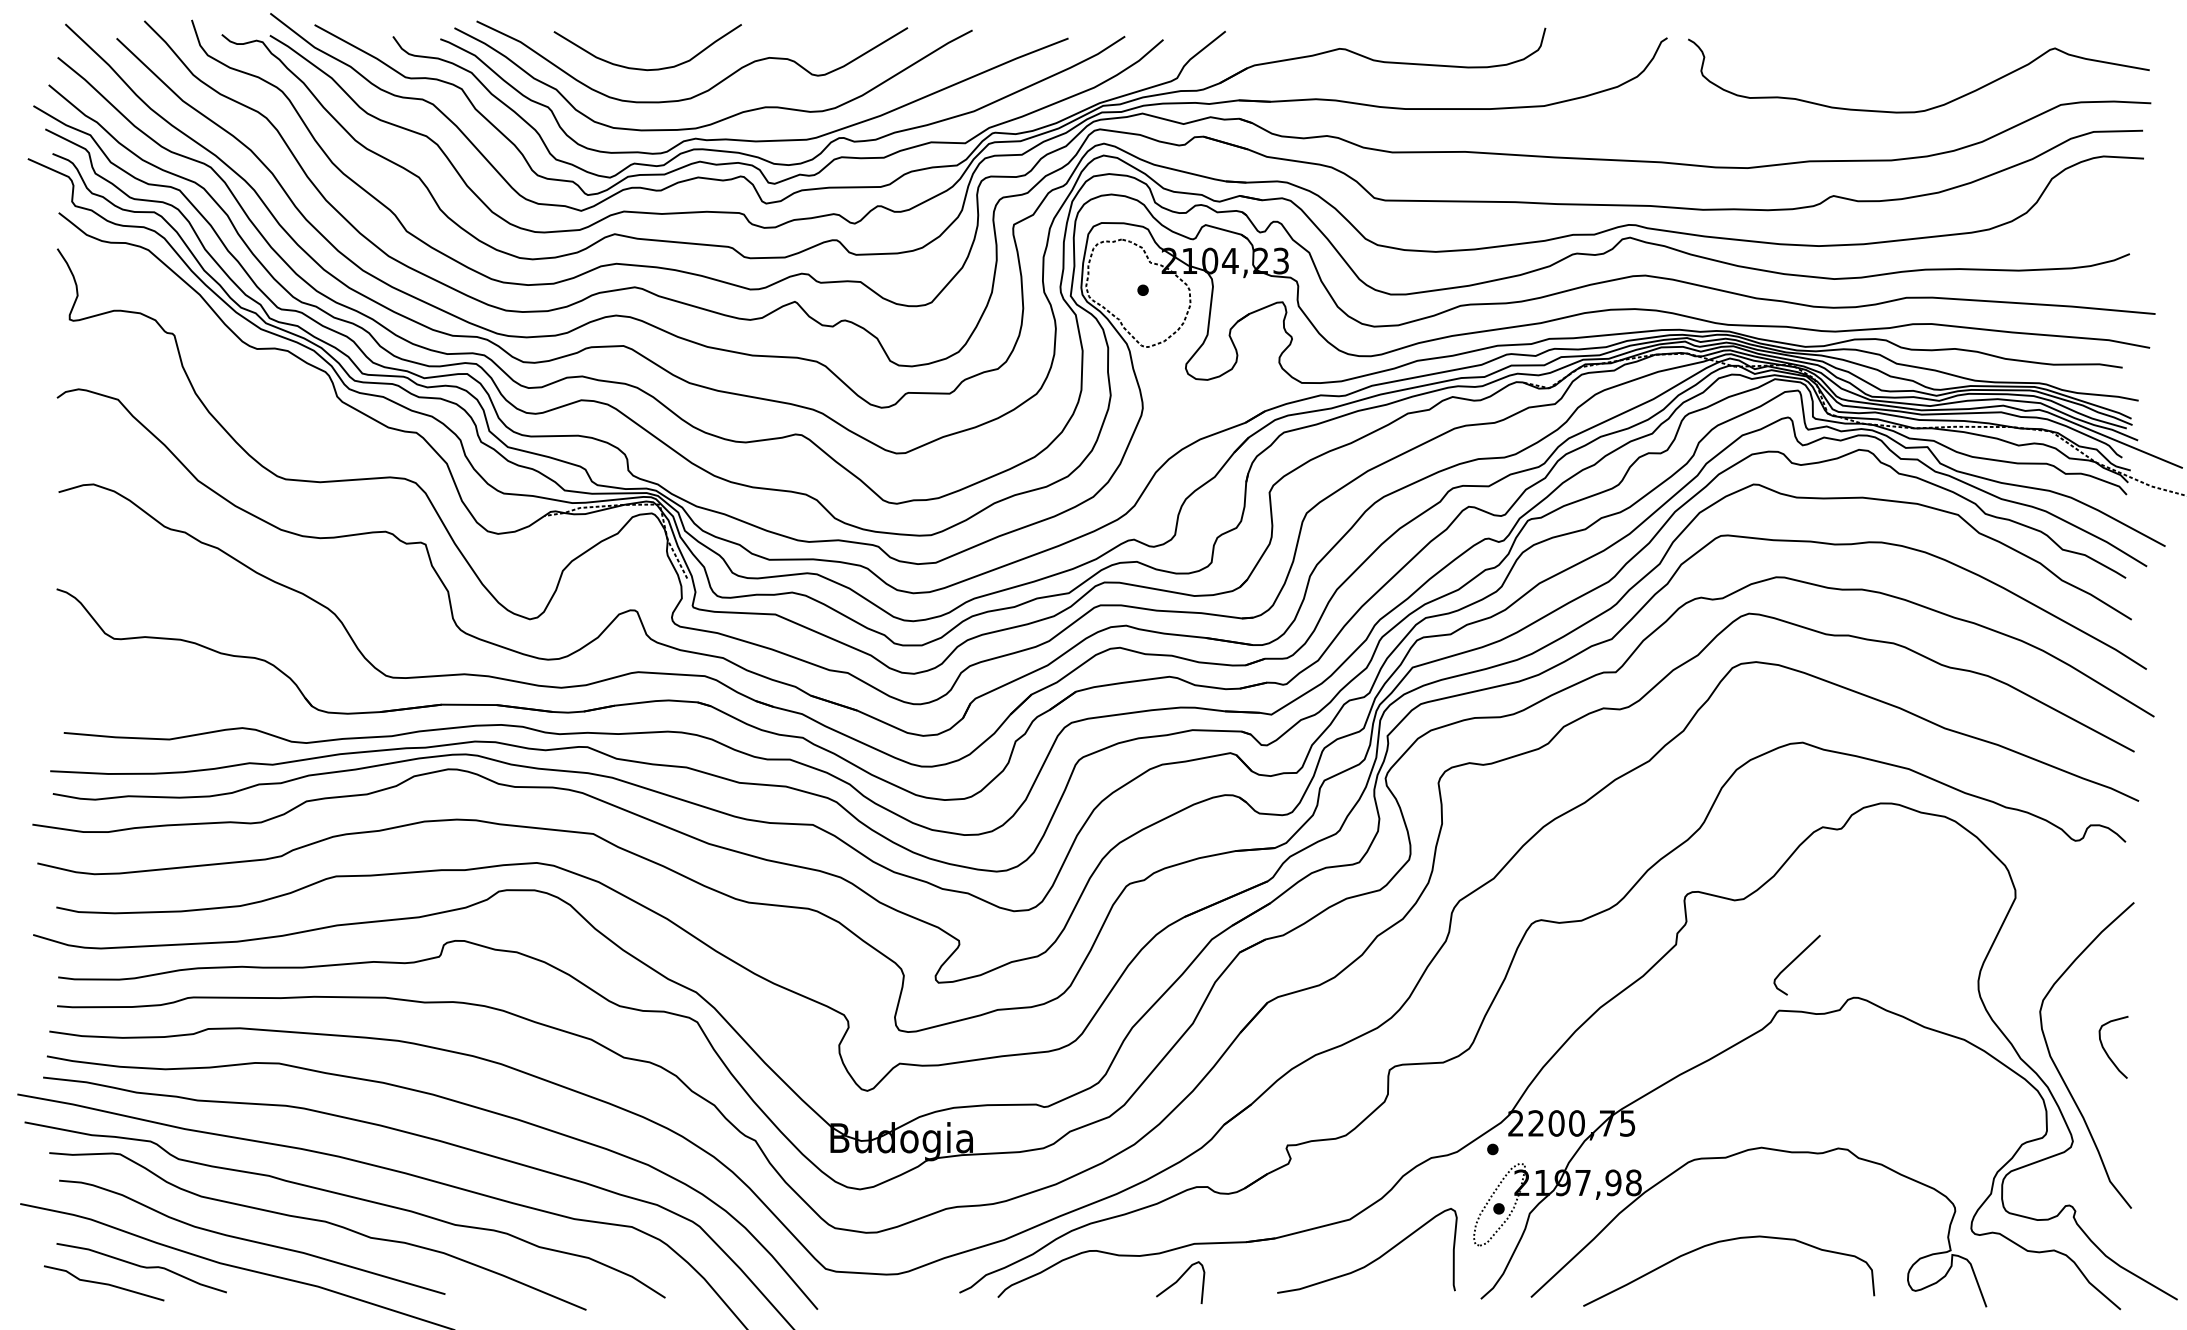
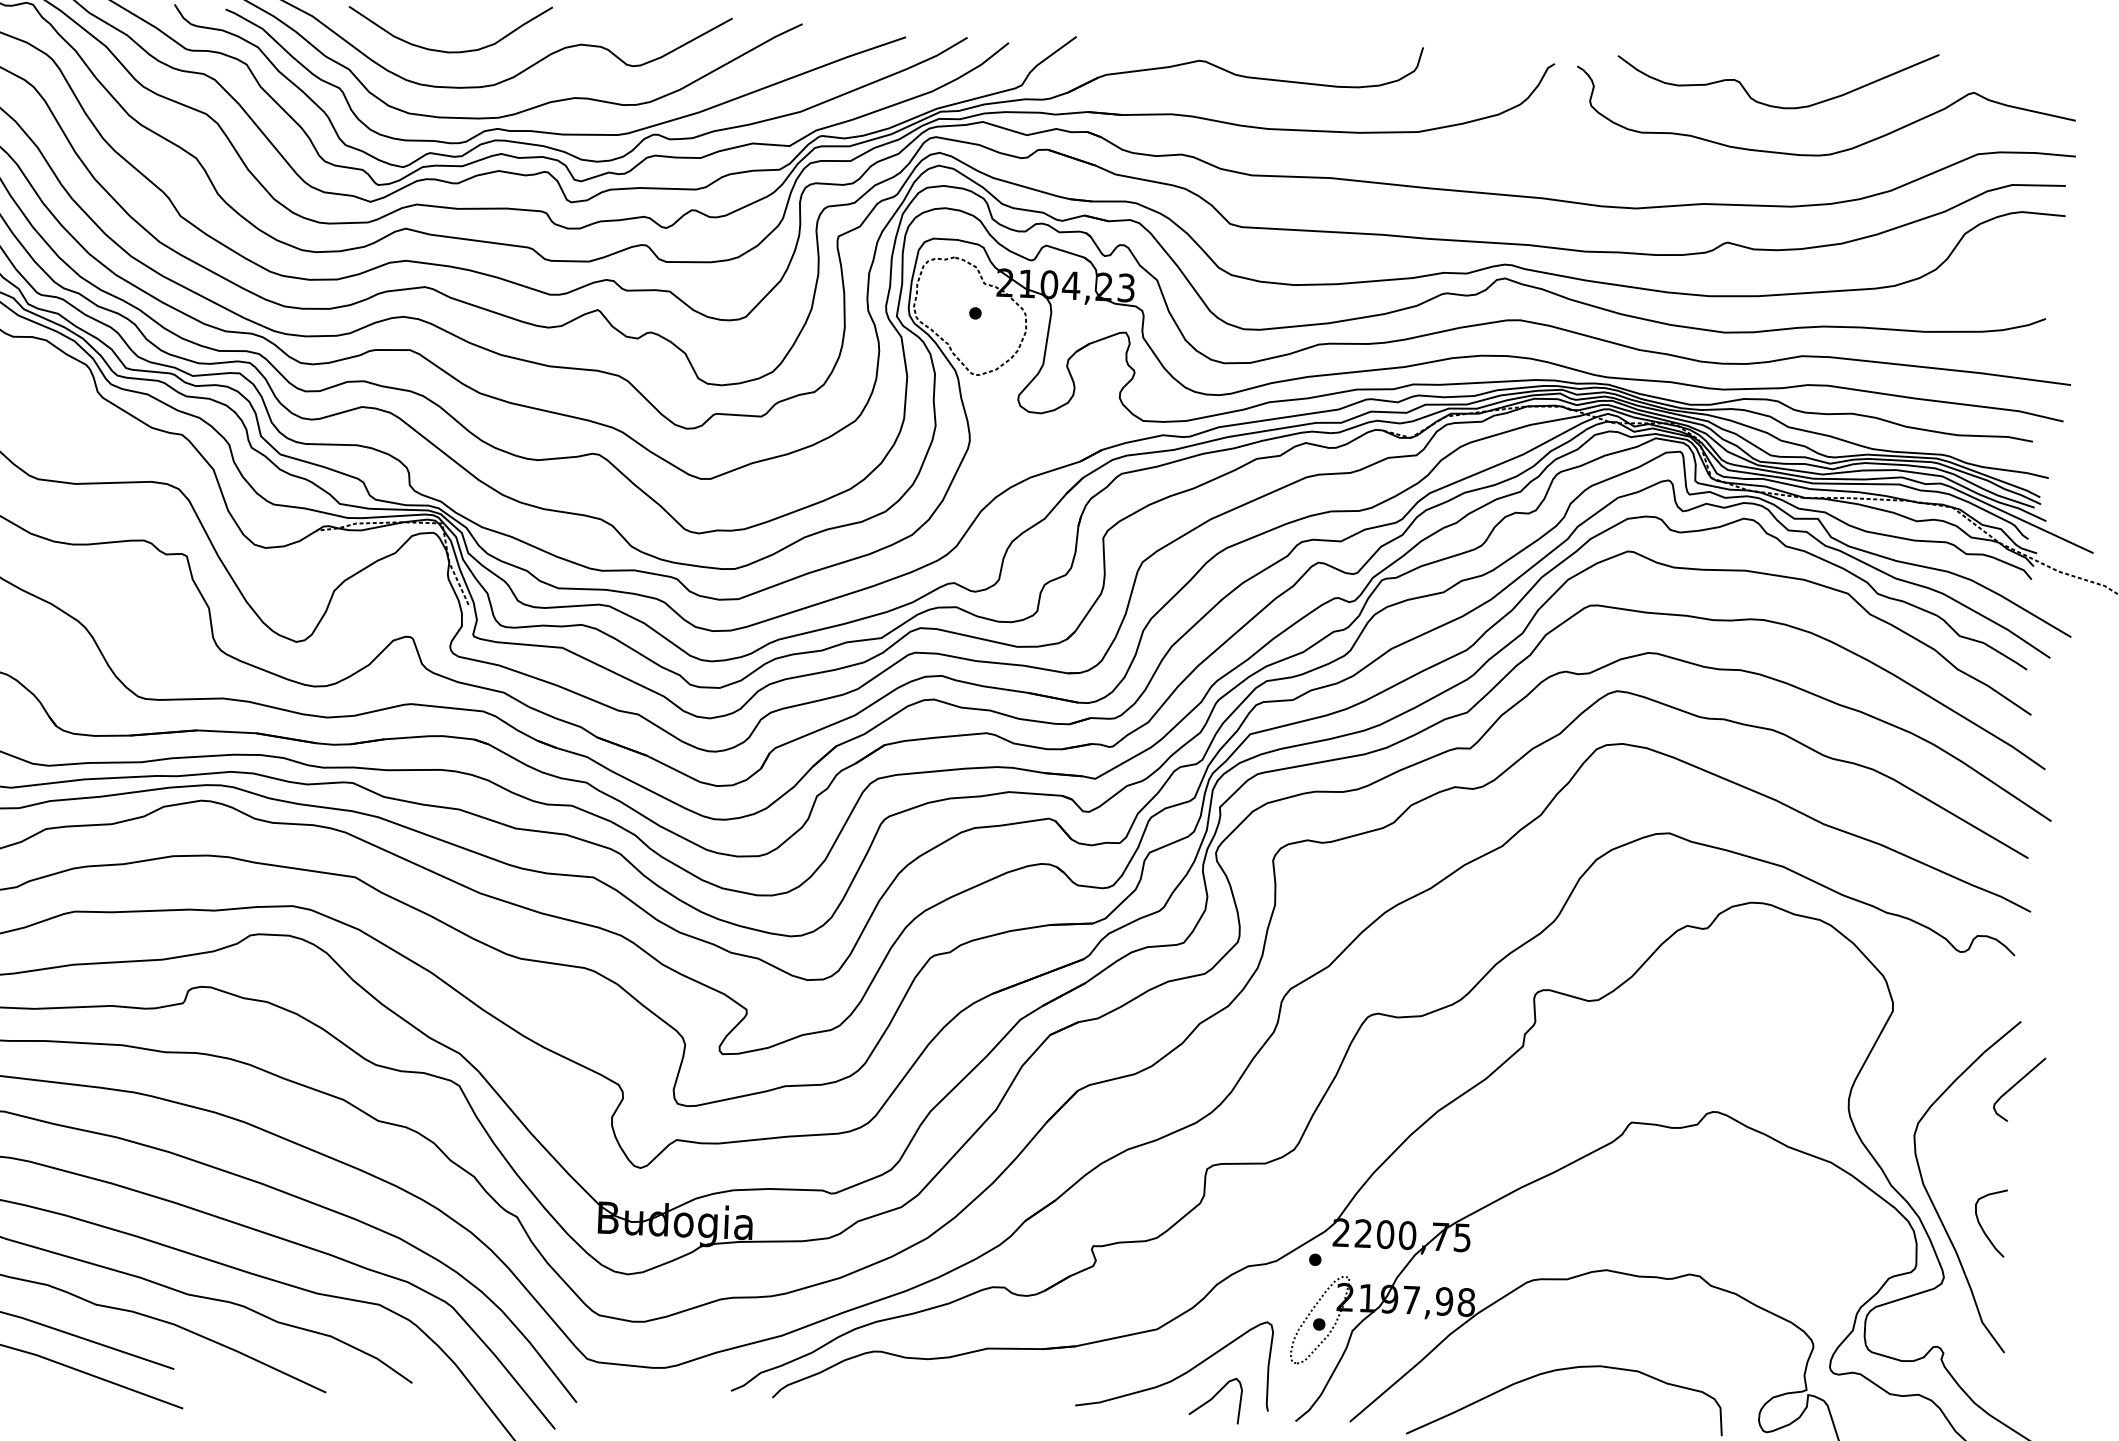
curve: (1869, 67) -> (1772, 105), added
curve: (1794, 961) -> (2016, 1085), moved
curve: (2107, 1052) -> (1983, 1228), moved
curve: (1179, 1280) -> (1214, 1397), moved

